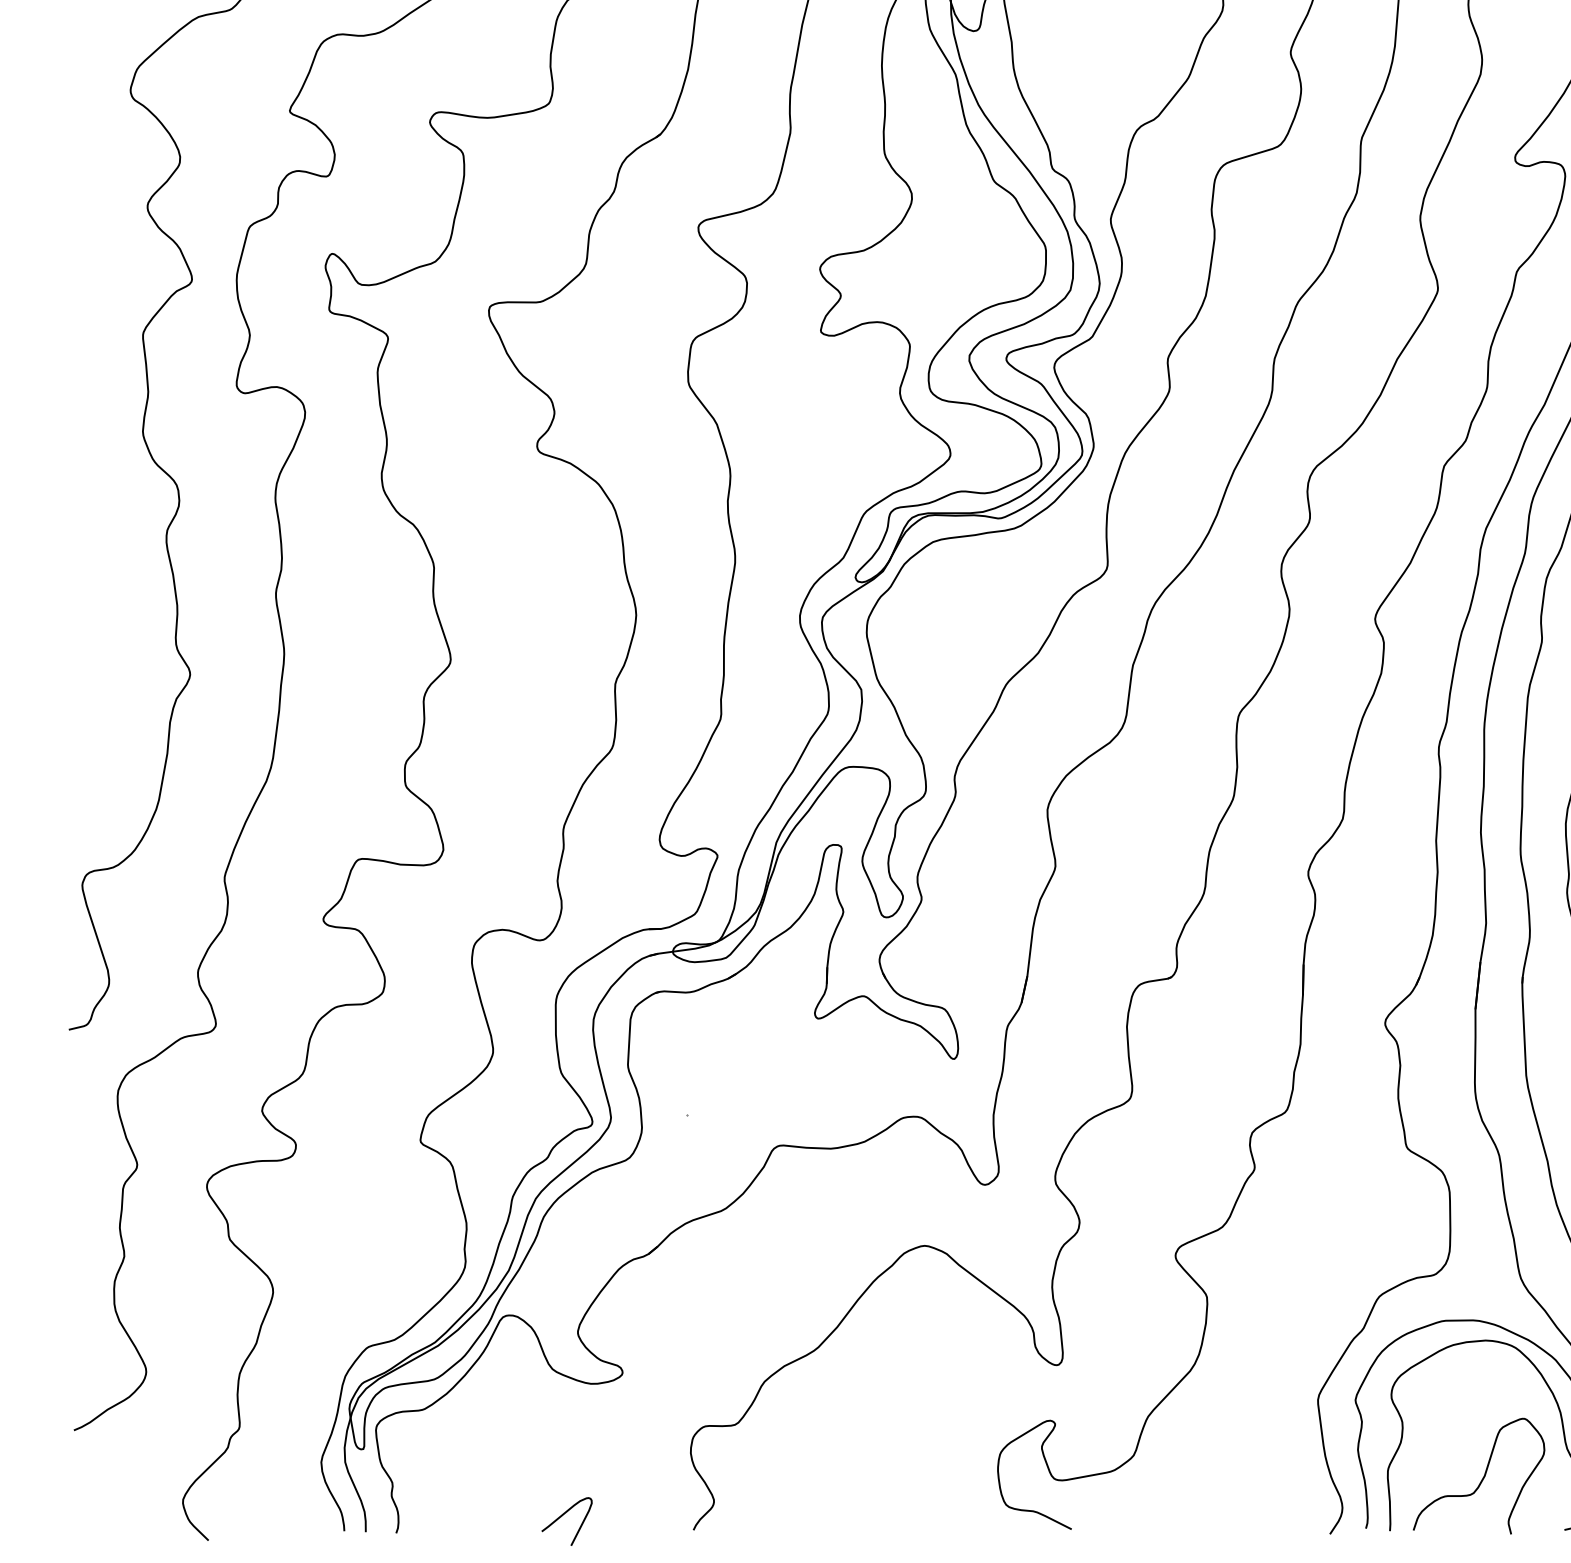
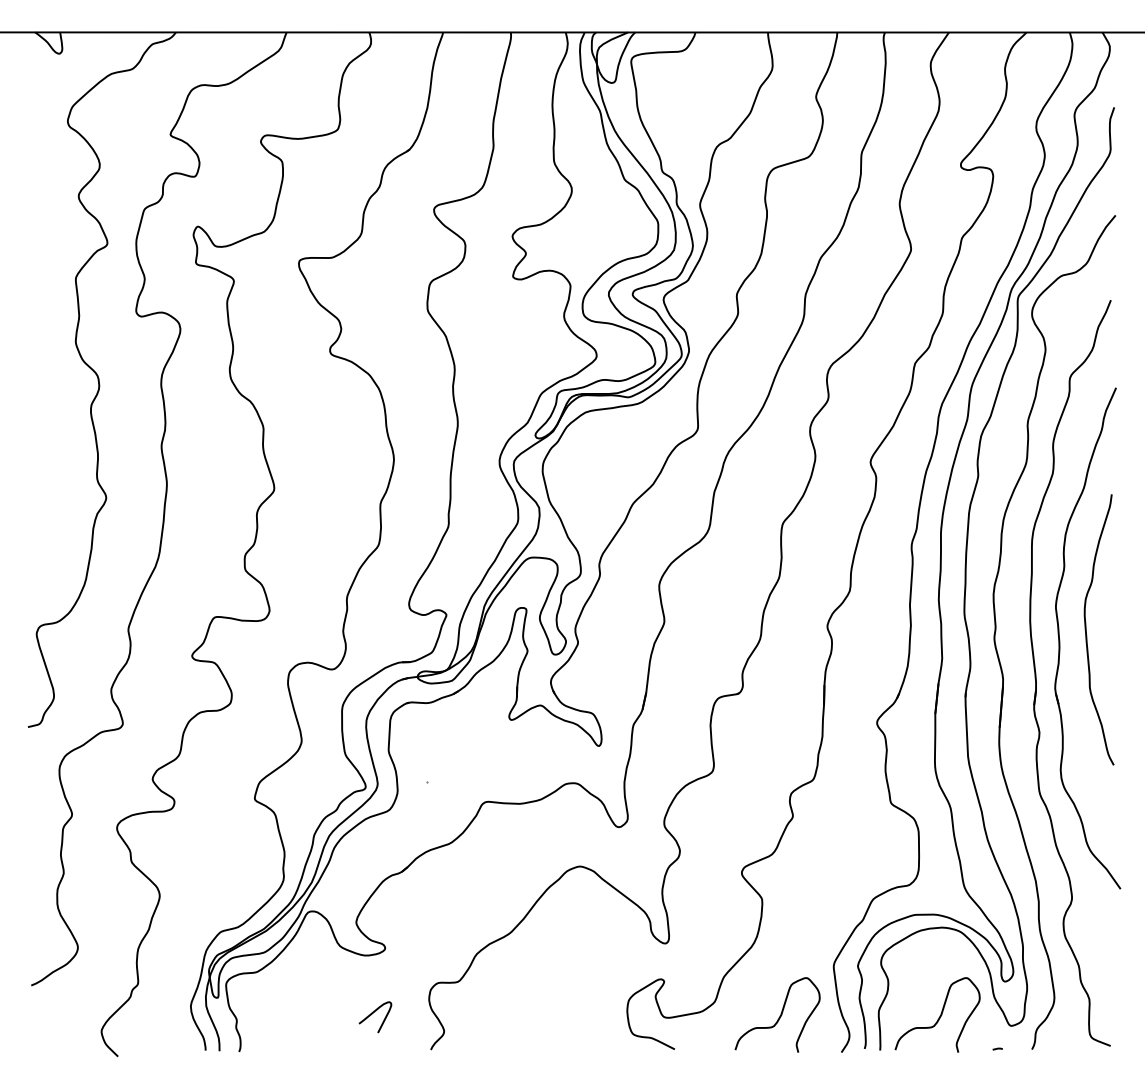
curve: (1233, 1476) -> (779, 1015), added
curve: (562, 1517) -> (372, 1014), moved

